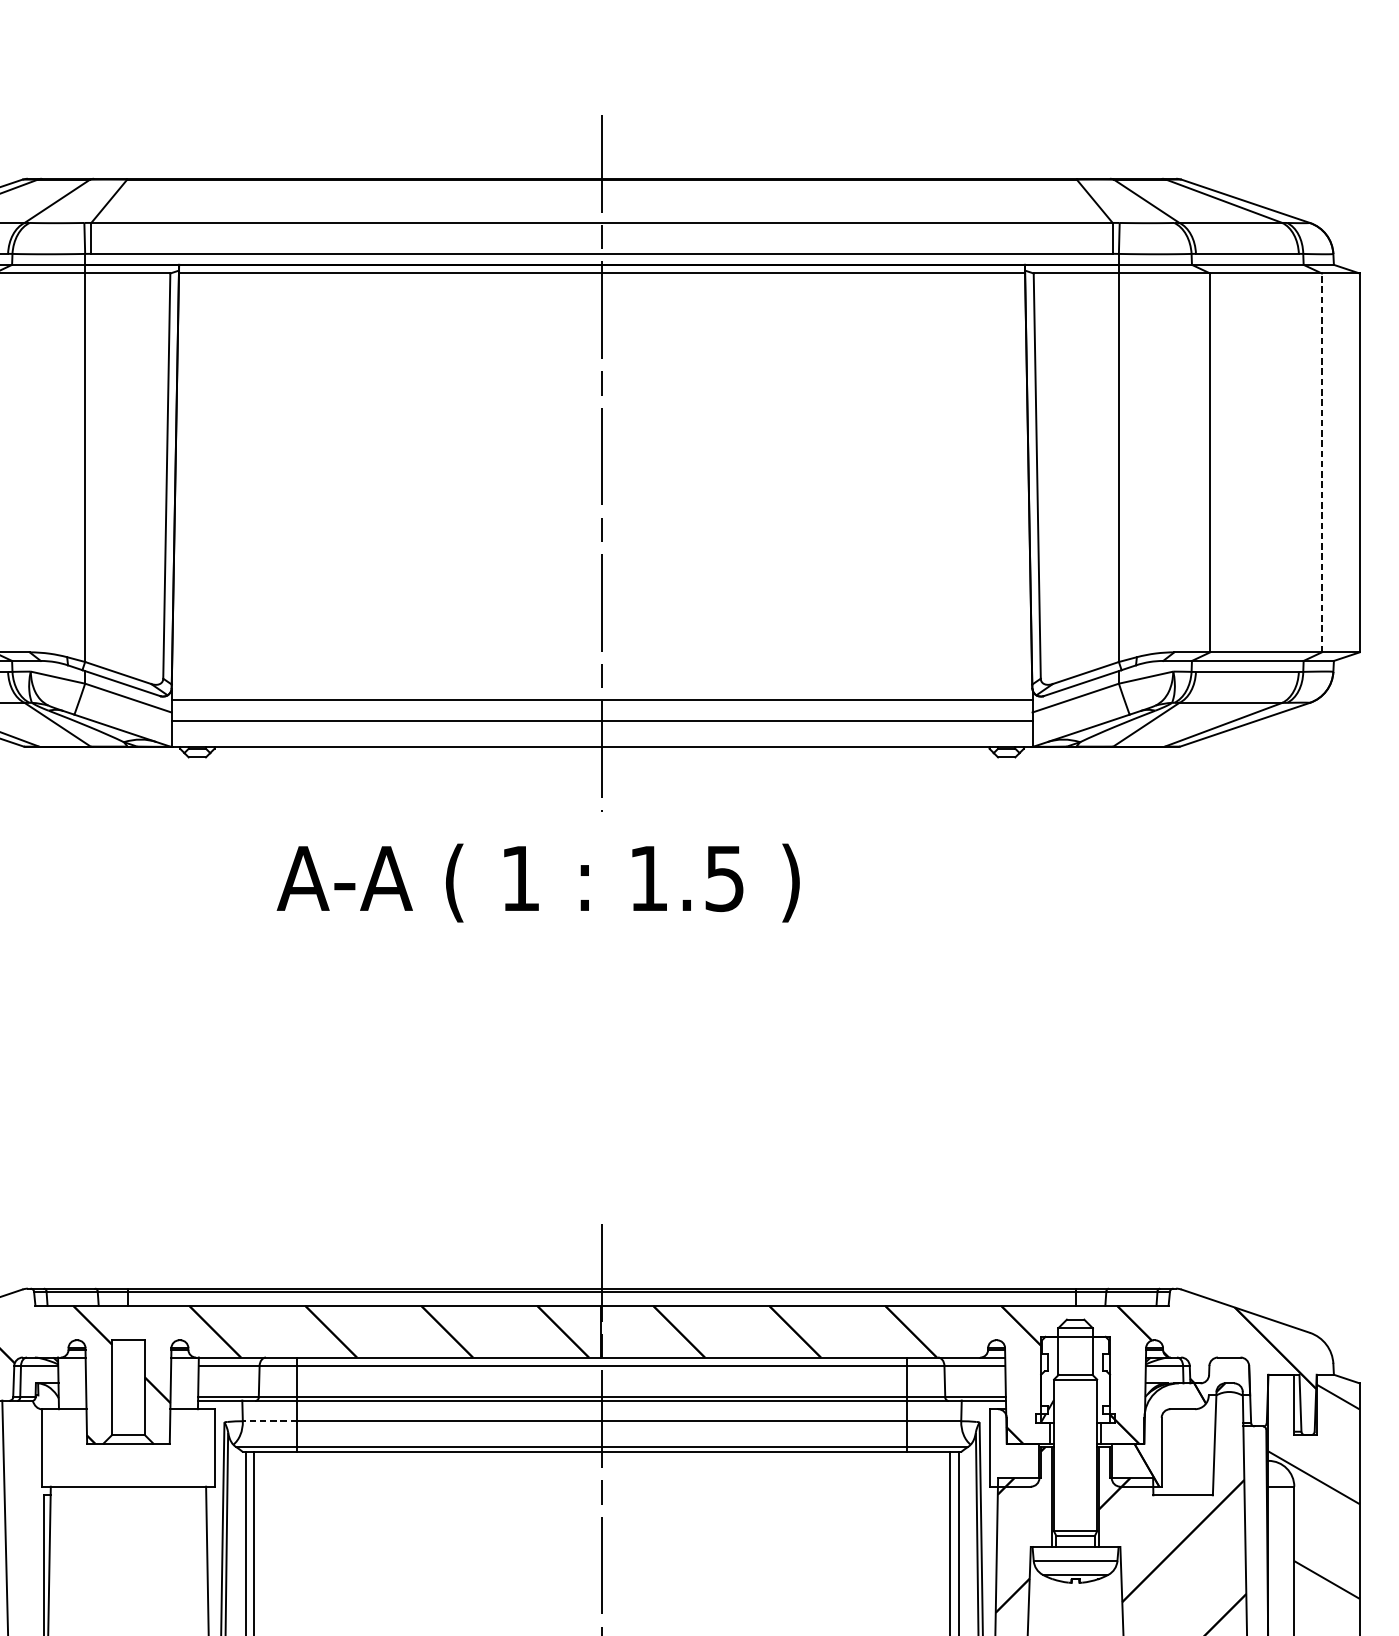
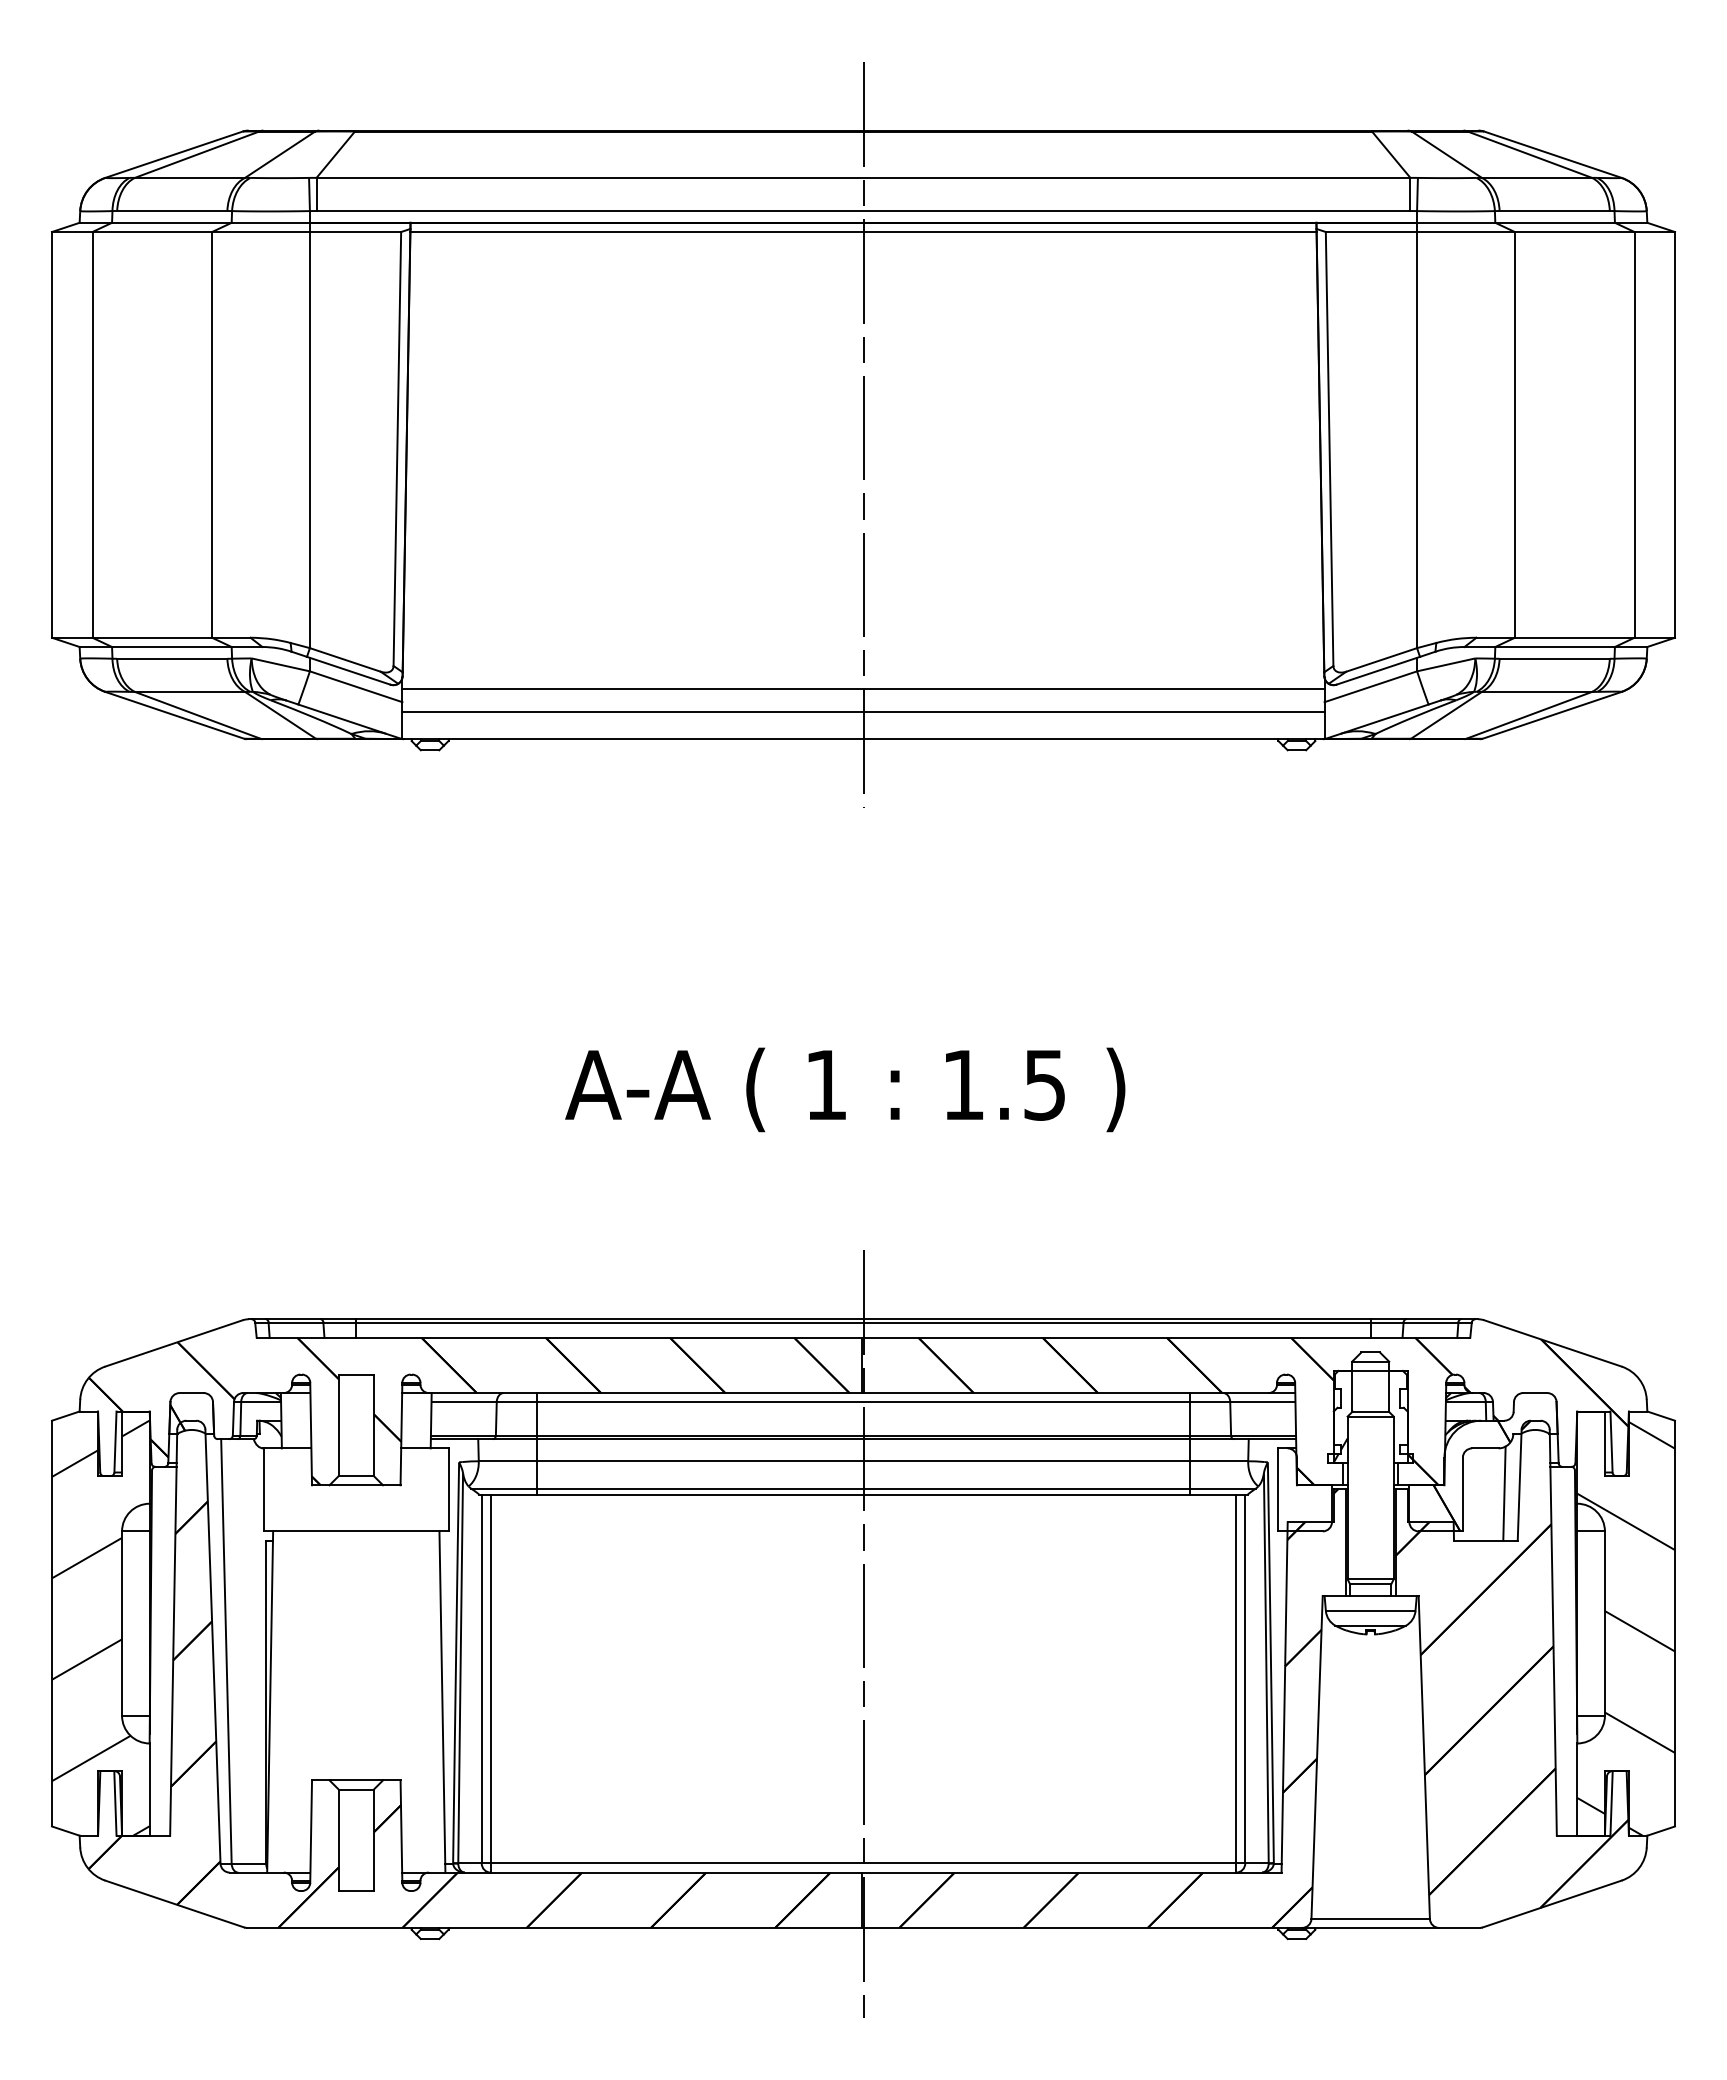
line: (1321, 462) -> (1634, 434), dashed -> solid
text: (538, 882) -> (845, 1089), moved
line: (269, 1421) -> (507, 1461), dashed -> solid
line: (1200, 1451) -> (1504, 1493), added

